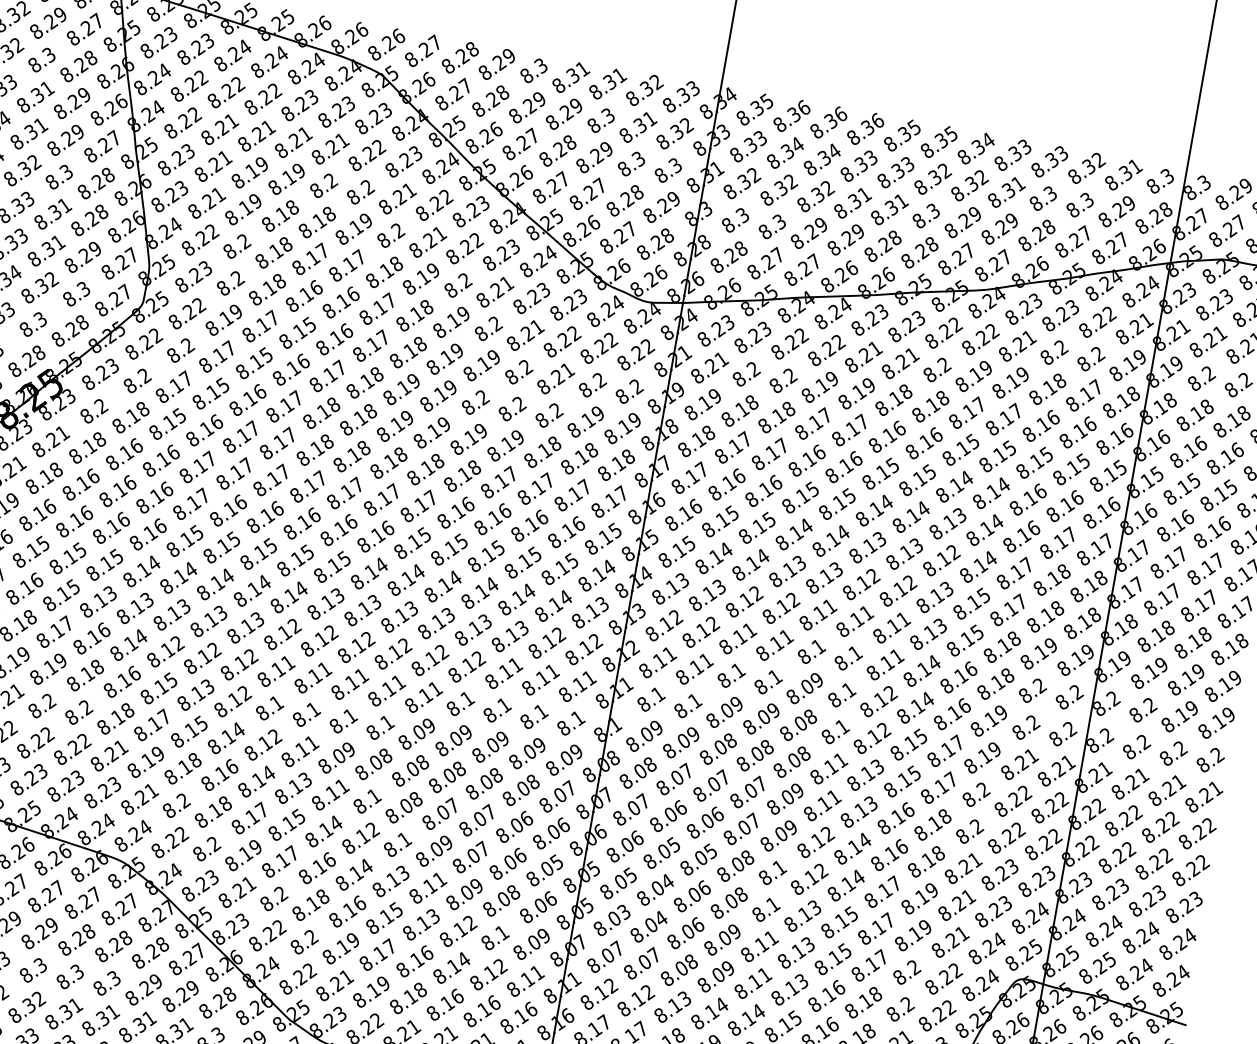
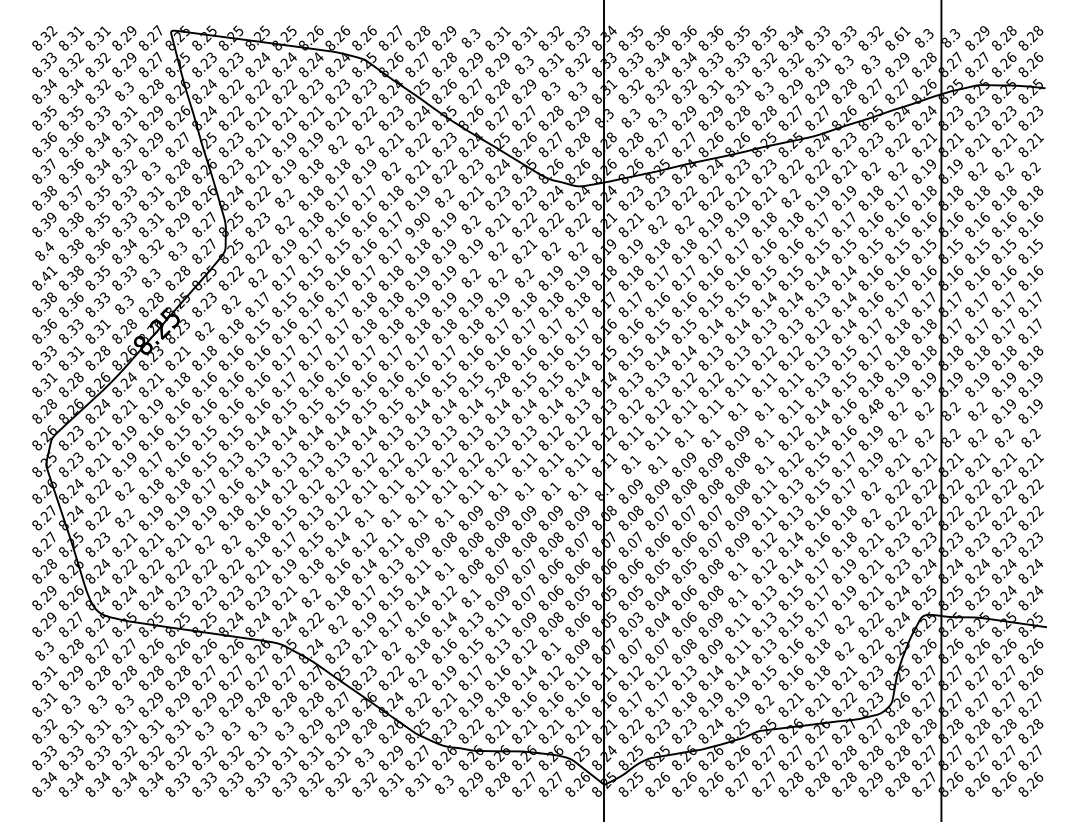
text: (1125, 172) -> (898, 36), 8.31 -> 8.61
text: (415, 315) -> (418, 224), 8.18 -> 9.90
text: (486, 555) -> (497, 384), 8.15 -> 5.28
text: (998, 681) -> (872, 409), 8.18 -> 8.48

